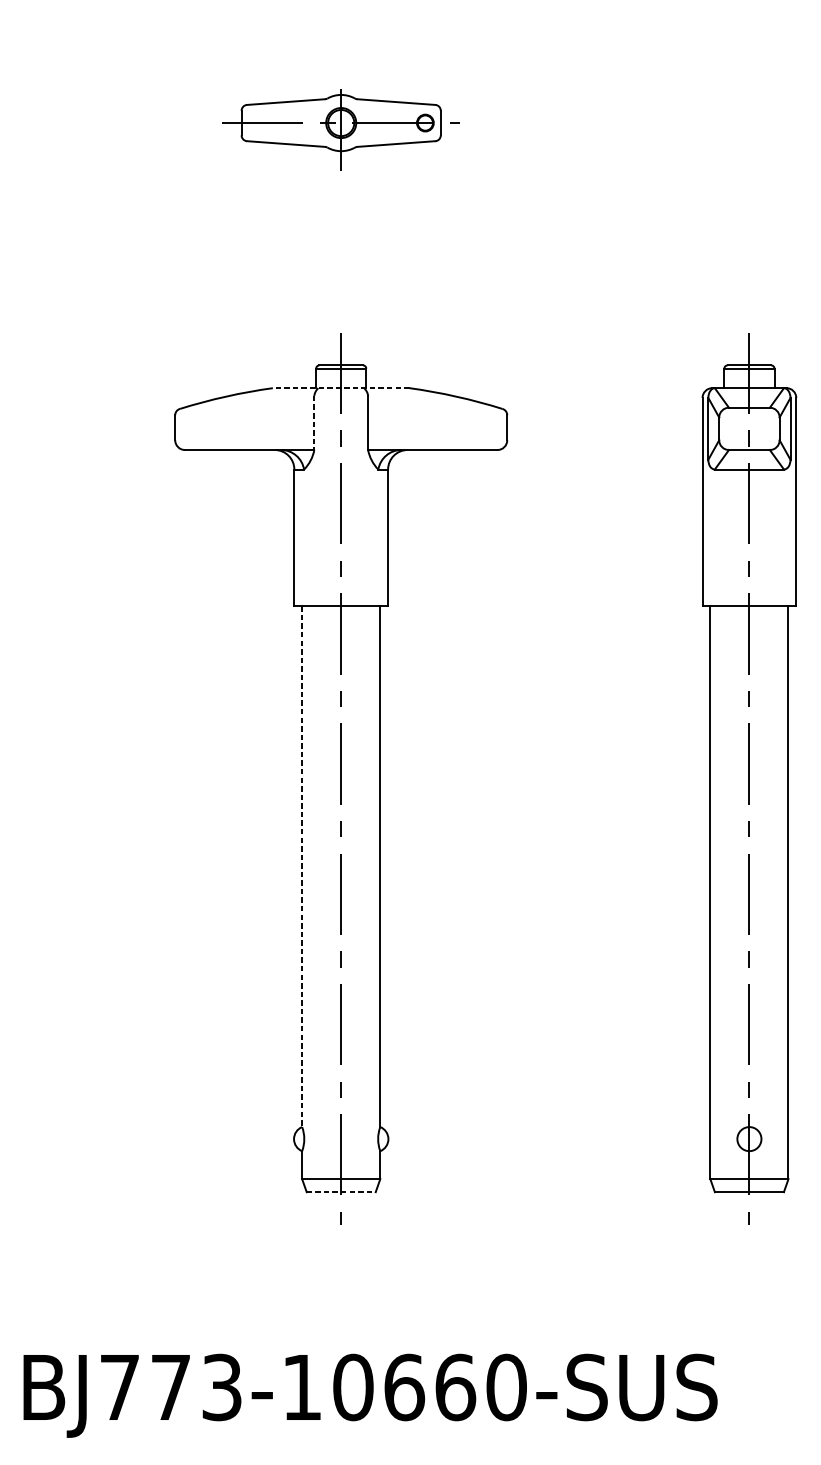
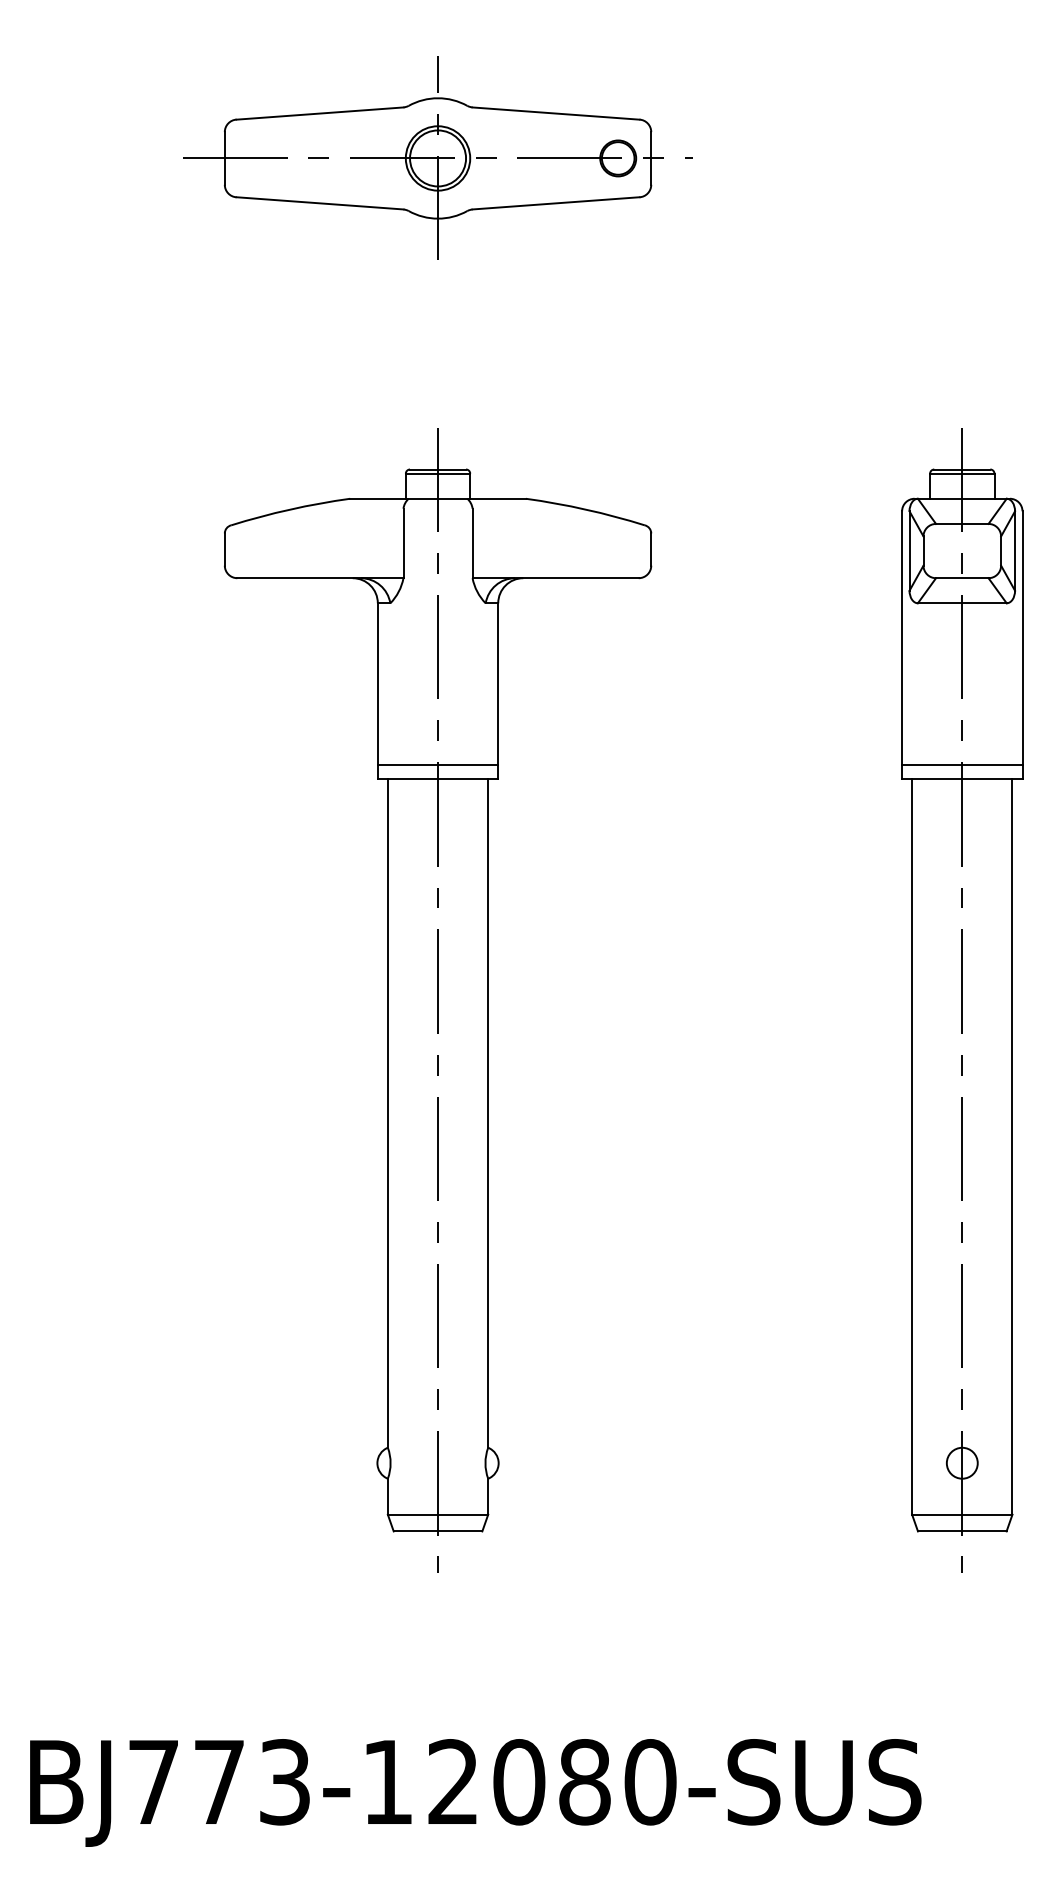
part: (340, 122) -> (437, 157), size x1.67
line: (341, 387) -> (438, 498), dashed -> solid
line: (314, 423) -> (403, 543), dashed -> solid
line: (340, 595) -> (437, 765), added
line: (749, 595) -> (962, 765), added
line: (301, 866) -> (387, 1113), dashed -> solid
line: (341, 1192) -> (438, 1531), dashed -> solid
text: (404, 1387) -> (519, 1782), BJ773-10660-SUS -> BJ773-12080-SUS

